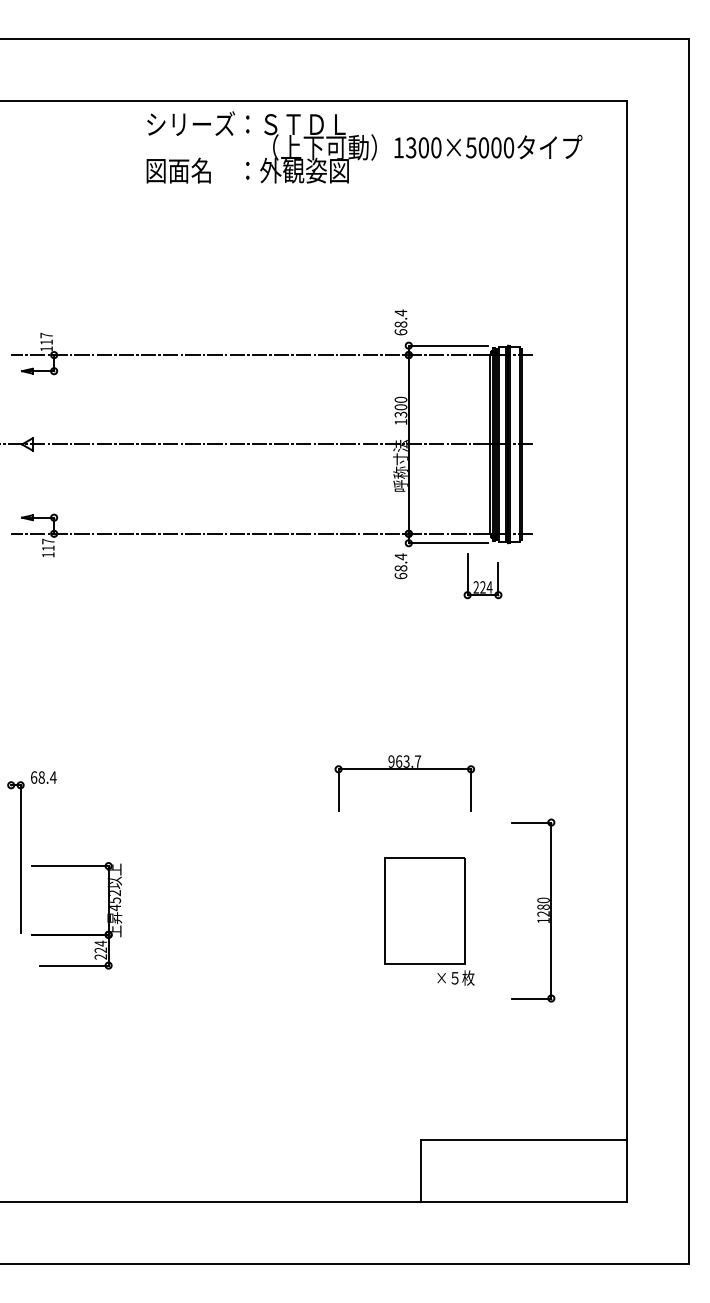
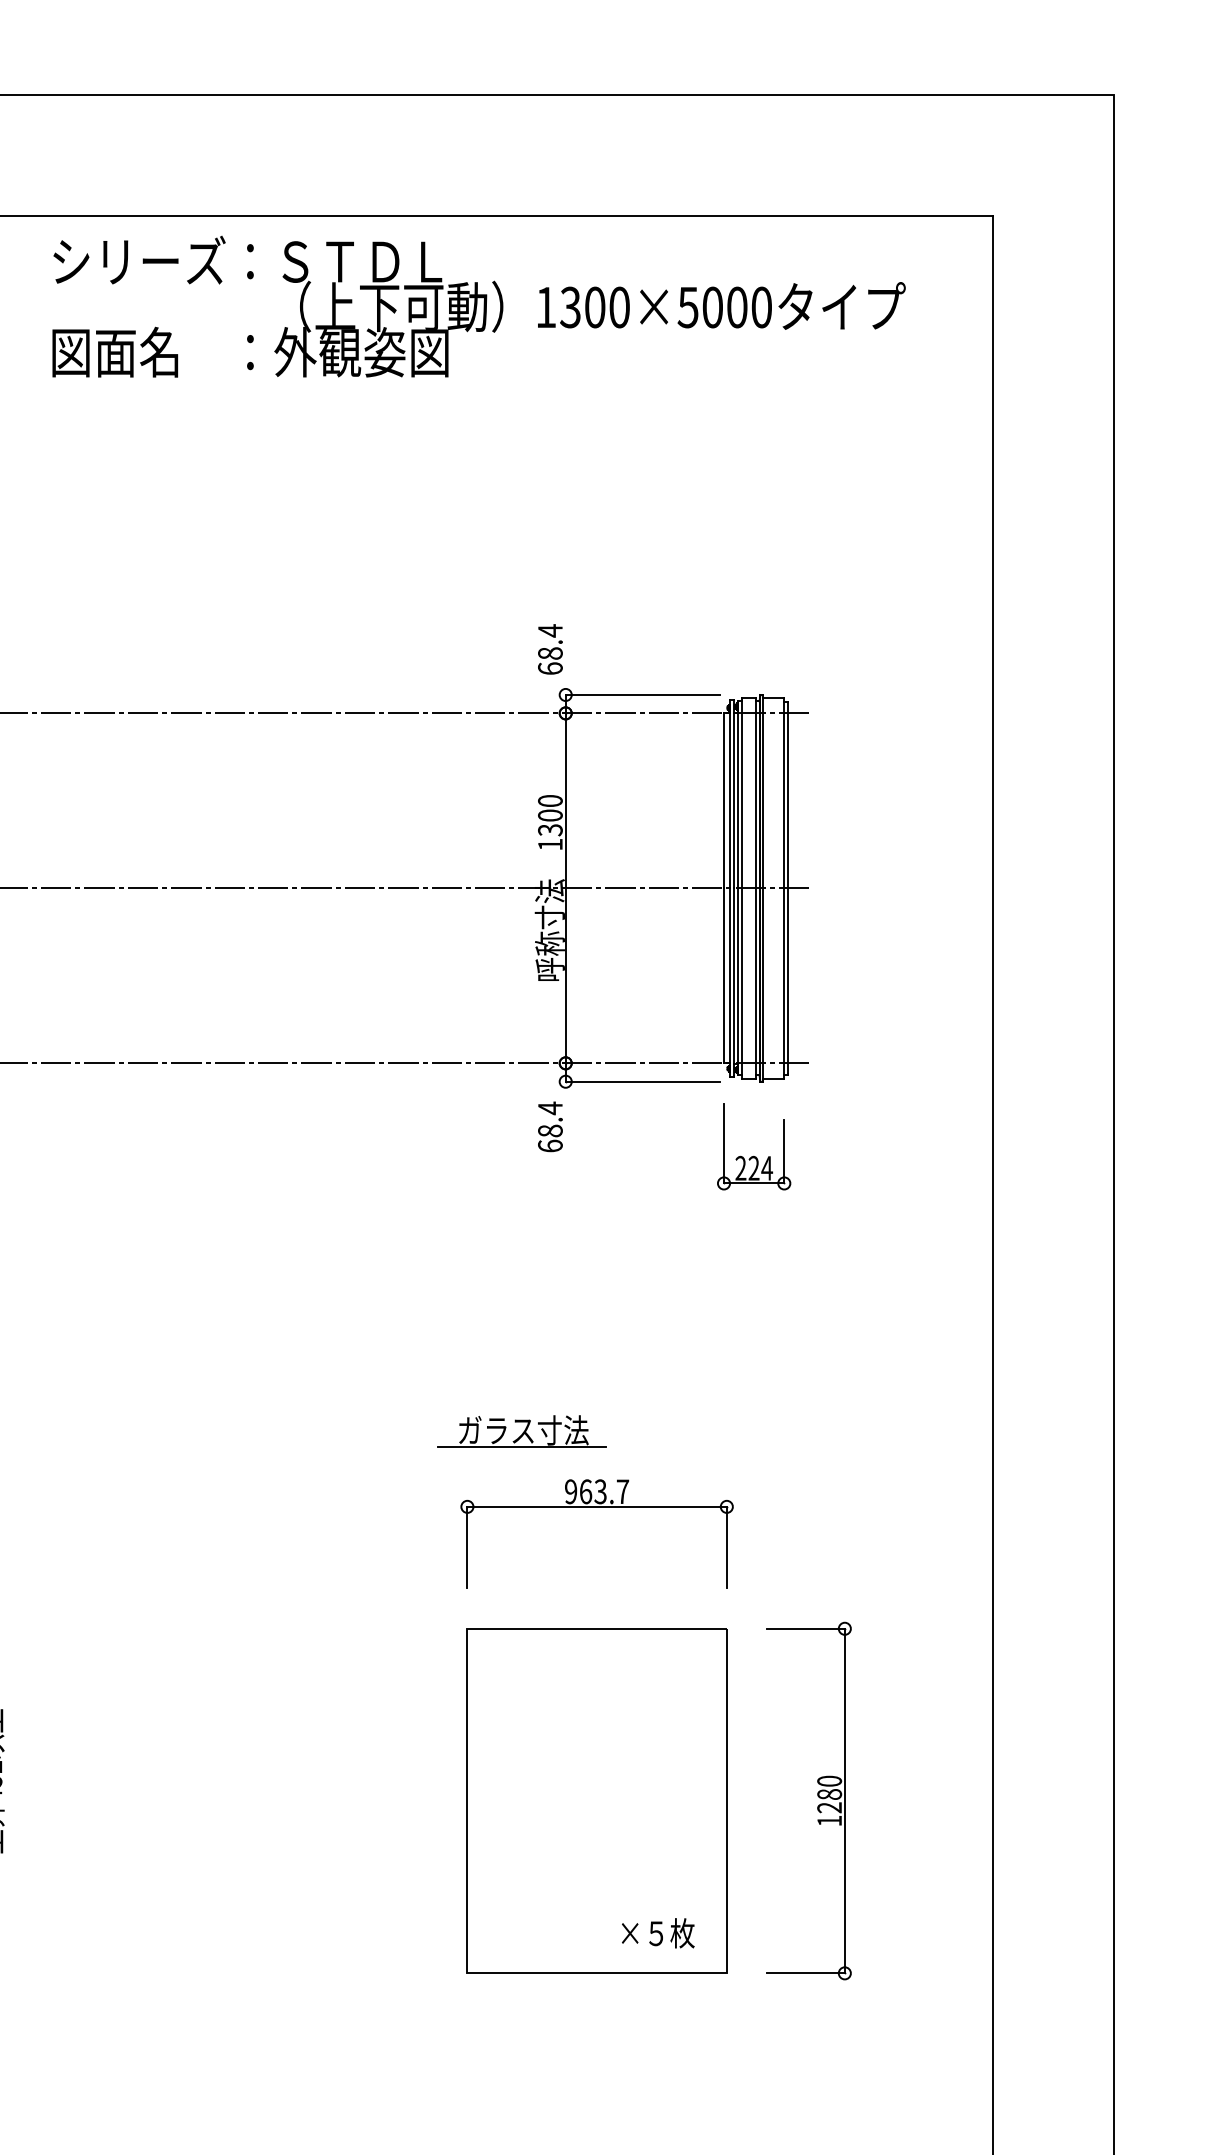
part: (482, 576) -> (753, 1146), moved
part: (385, 721) -> (520, 1430), added
part: (404, 769) -> (596, 1507), moved
part: (424, 910) -> (596, 1800), size x1.67

